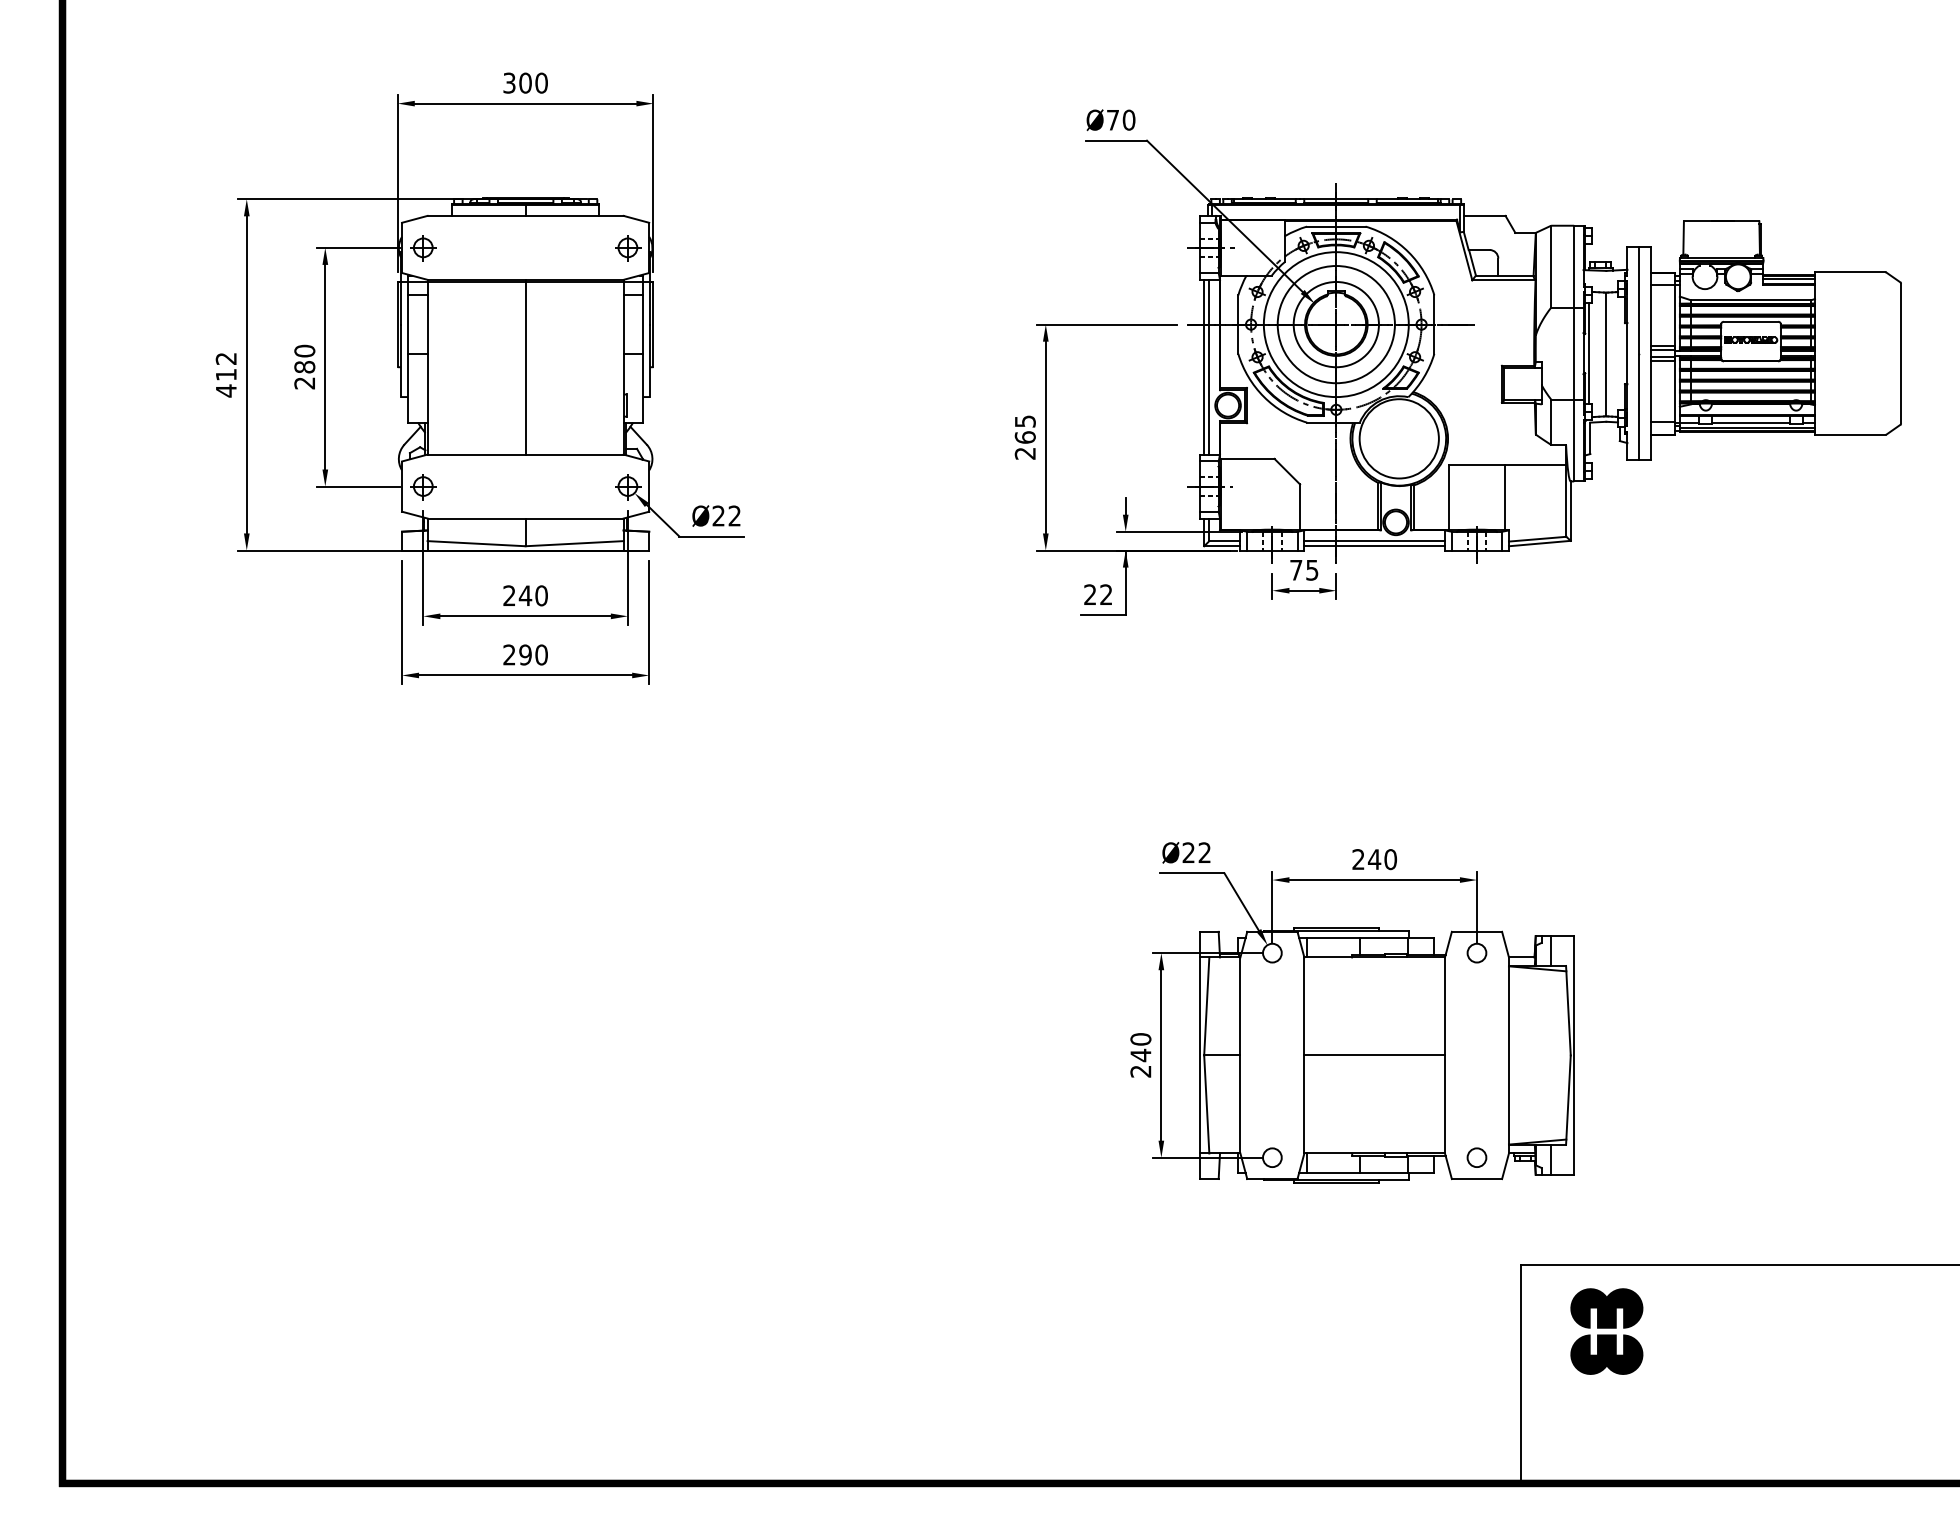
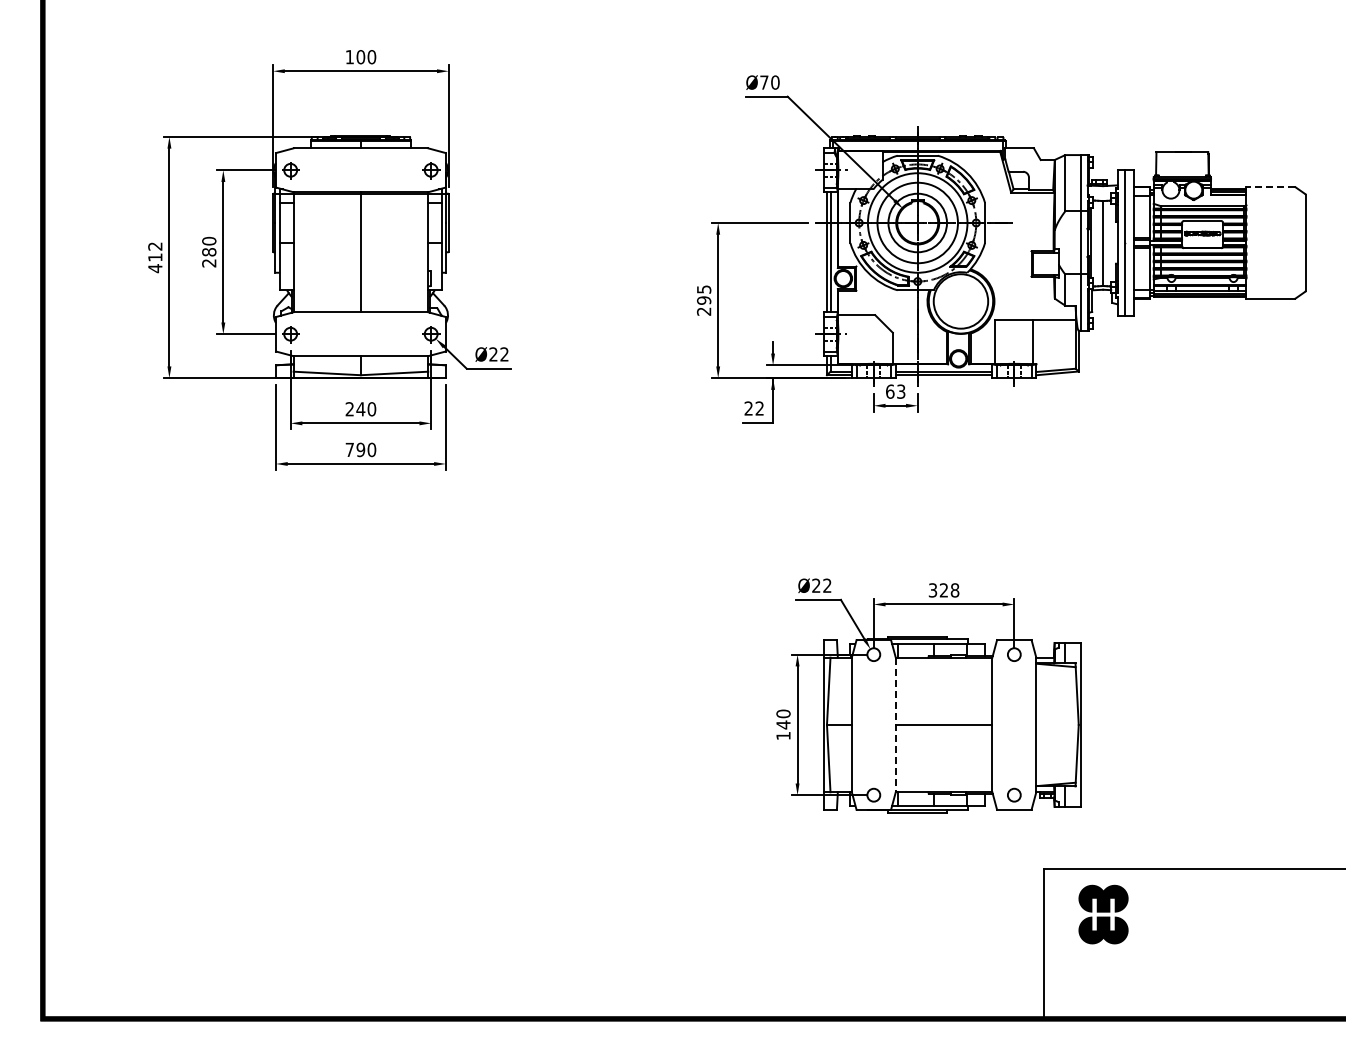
text: (508, 83) -> (349, 57), 300 -> 100
line: (1849, 272) -> (1270, 187), solid -> dashed
text: (1024, 437) -> (703, 300), 265 -> 295
text: (1303, 569) -> (895, 391), 75 -> 63
text: (508, 654) -> (349, 449), 290 -> 790
text: (1373, 859) -> (943, 590), 240 -> 328
line: (1303, 1056) -> (895, 725), solid -> dashed
text: (1140, 1072) -> (783, 736), 240 -> 140

